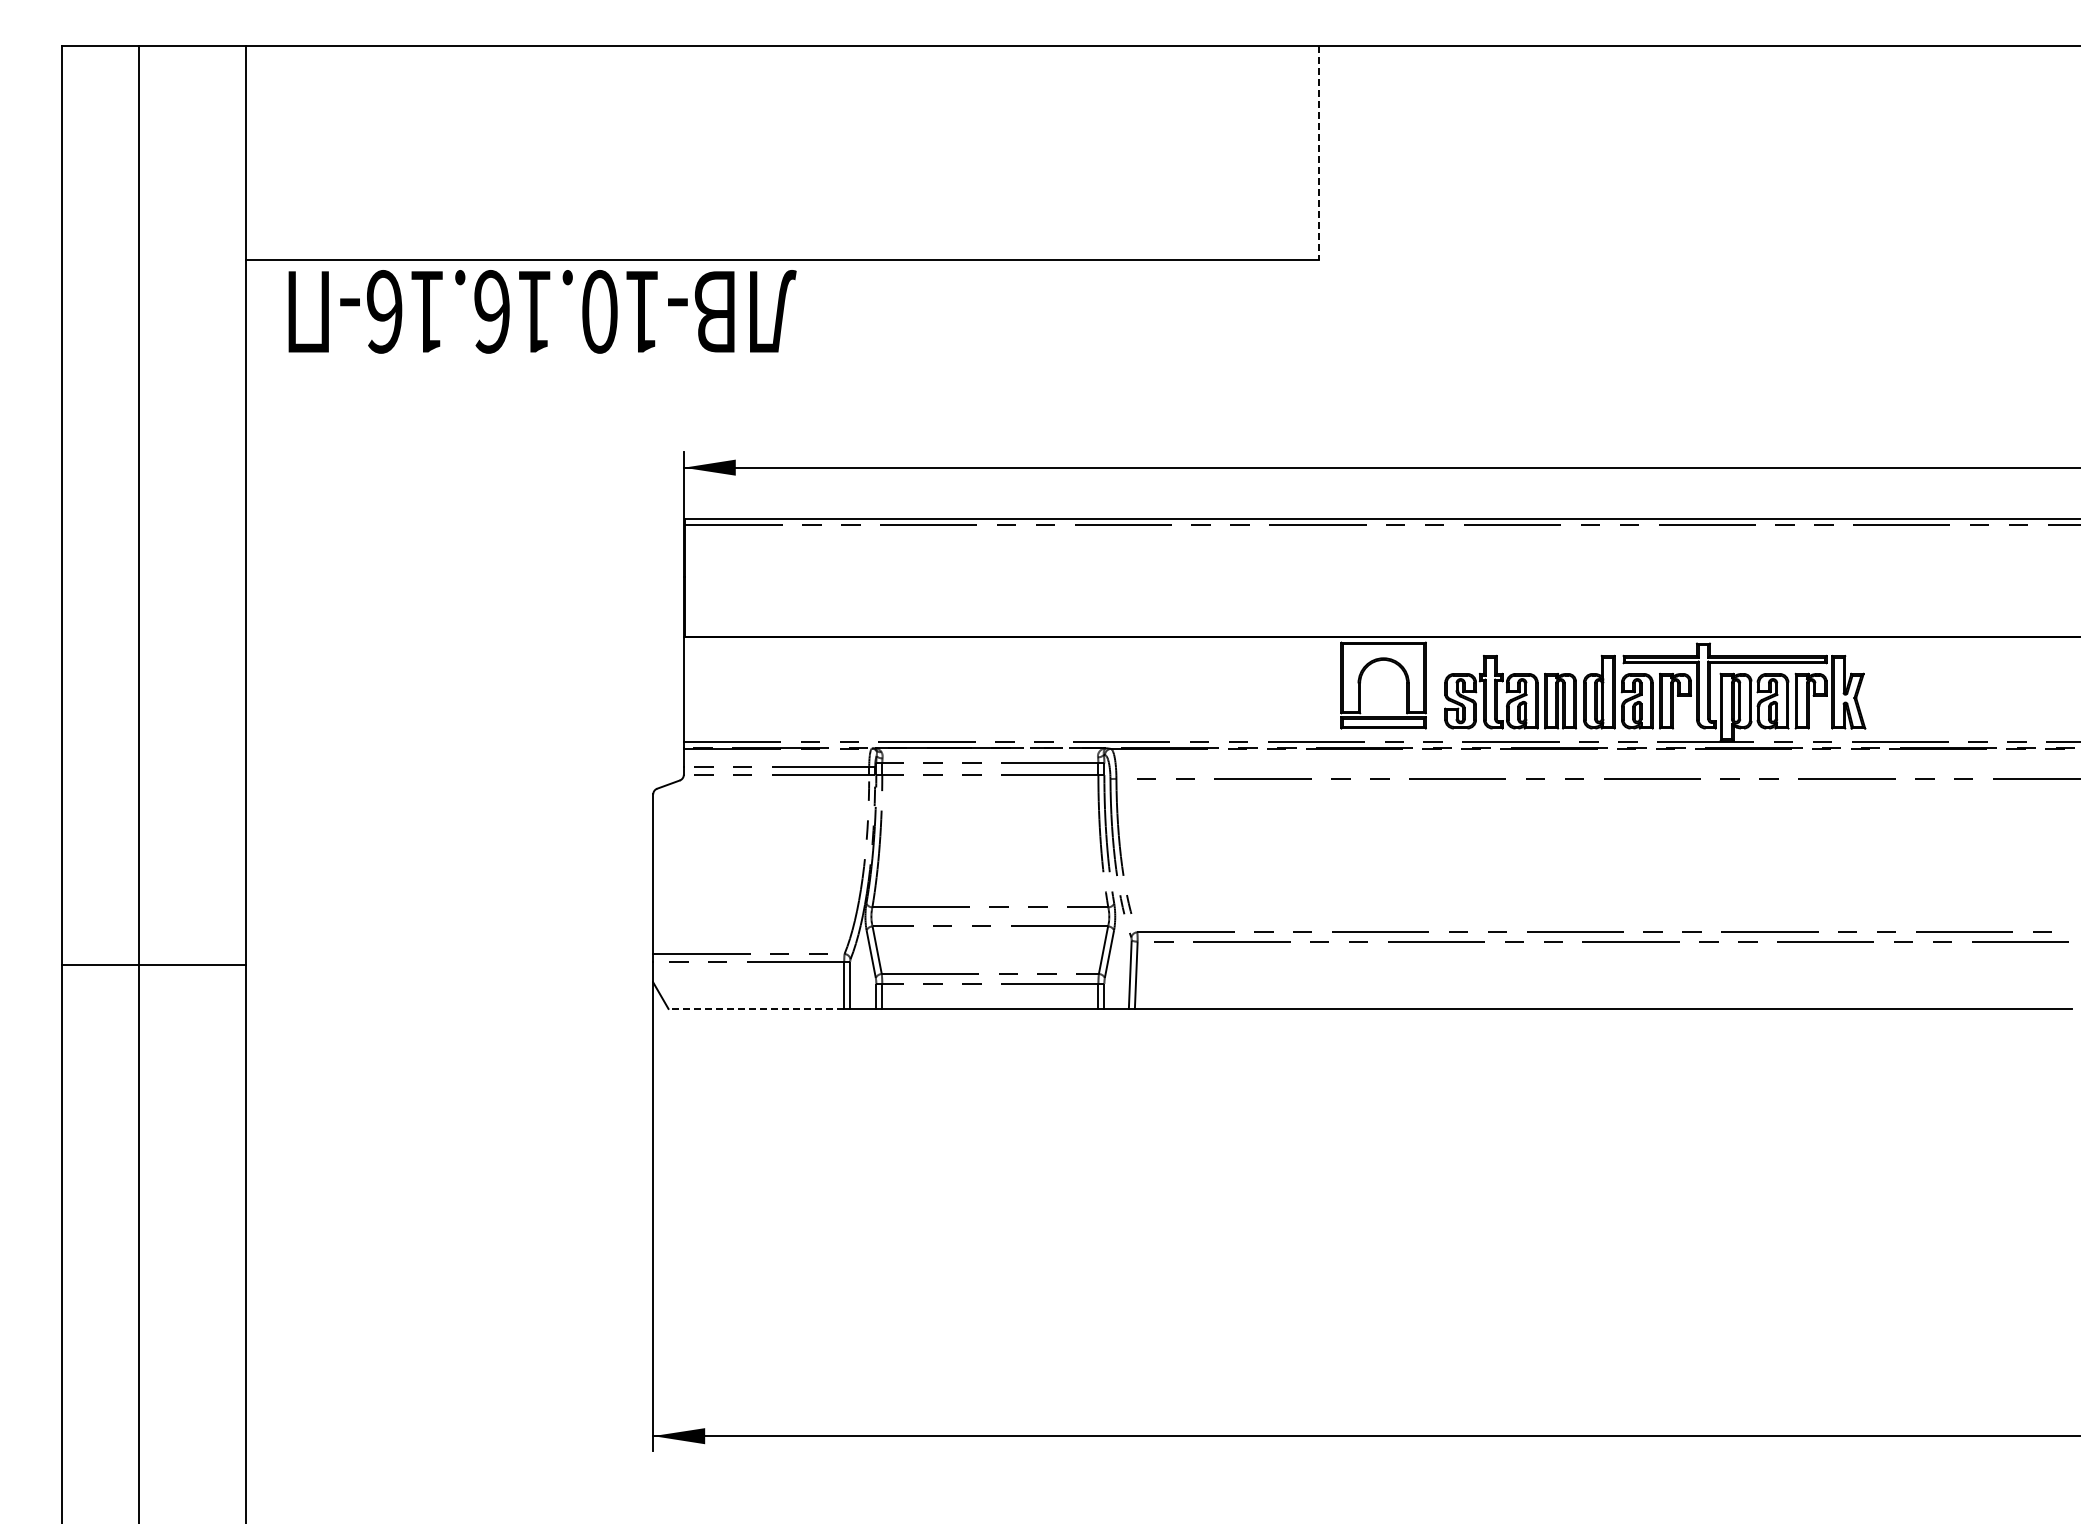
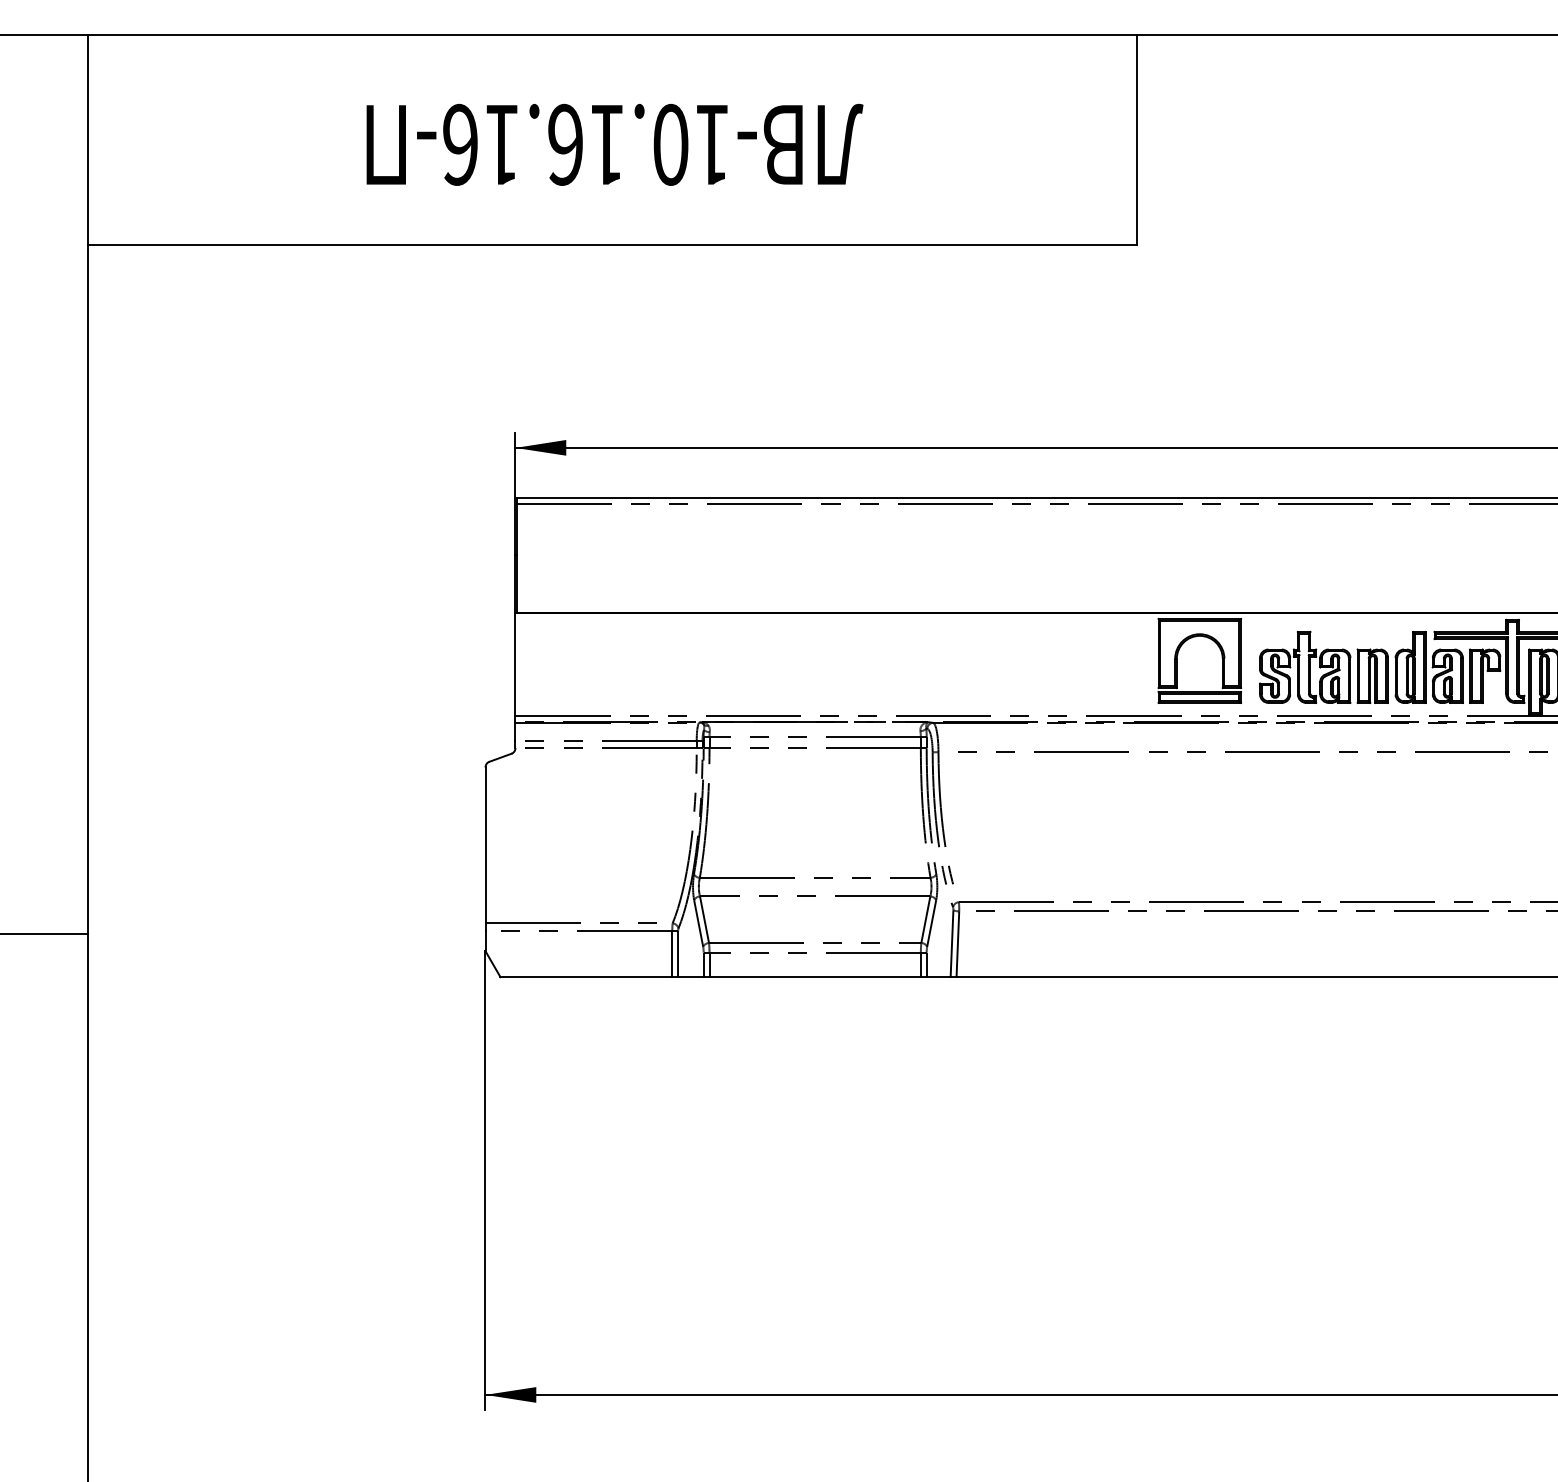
line: (1319, 153) -> (1137, 140), dashed -> solid
text: (542, 311) -> (614, 144), moved
line: (756, 1008) -> (586, 976), dashed -> solid

